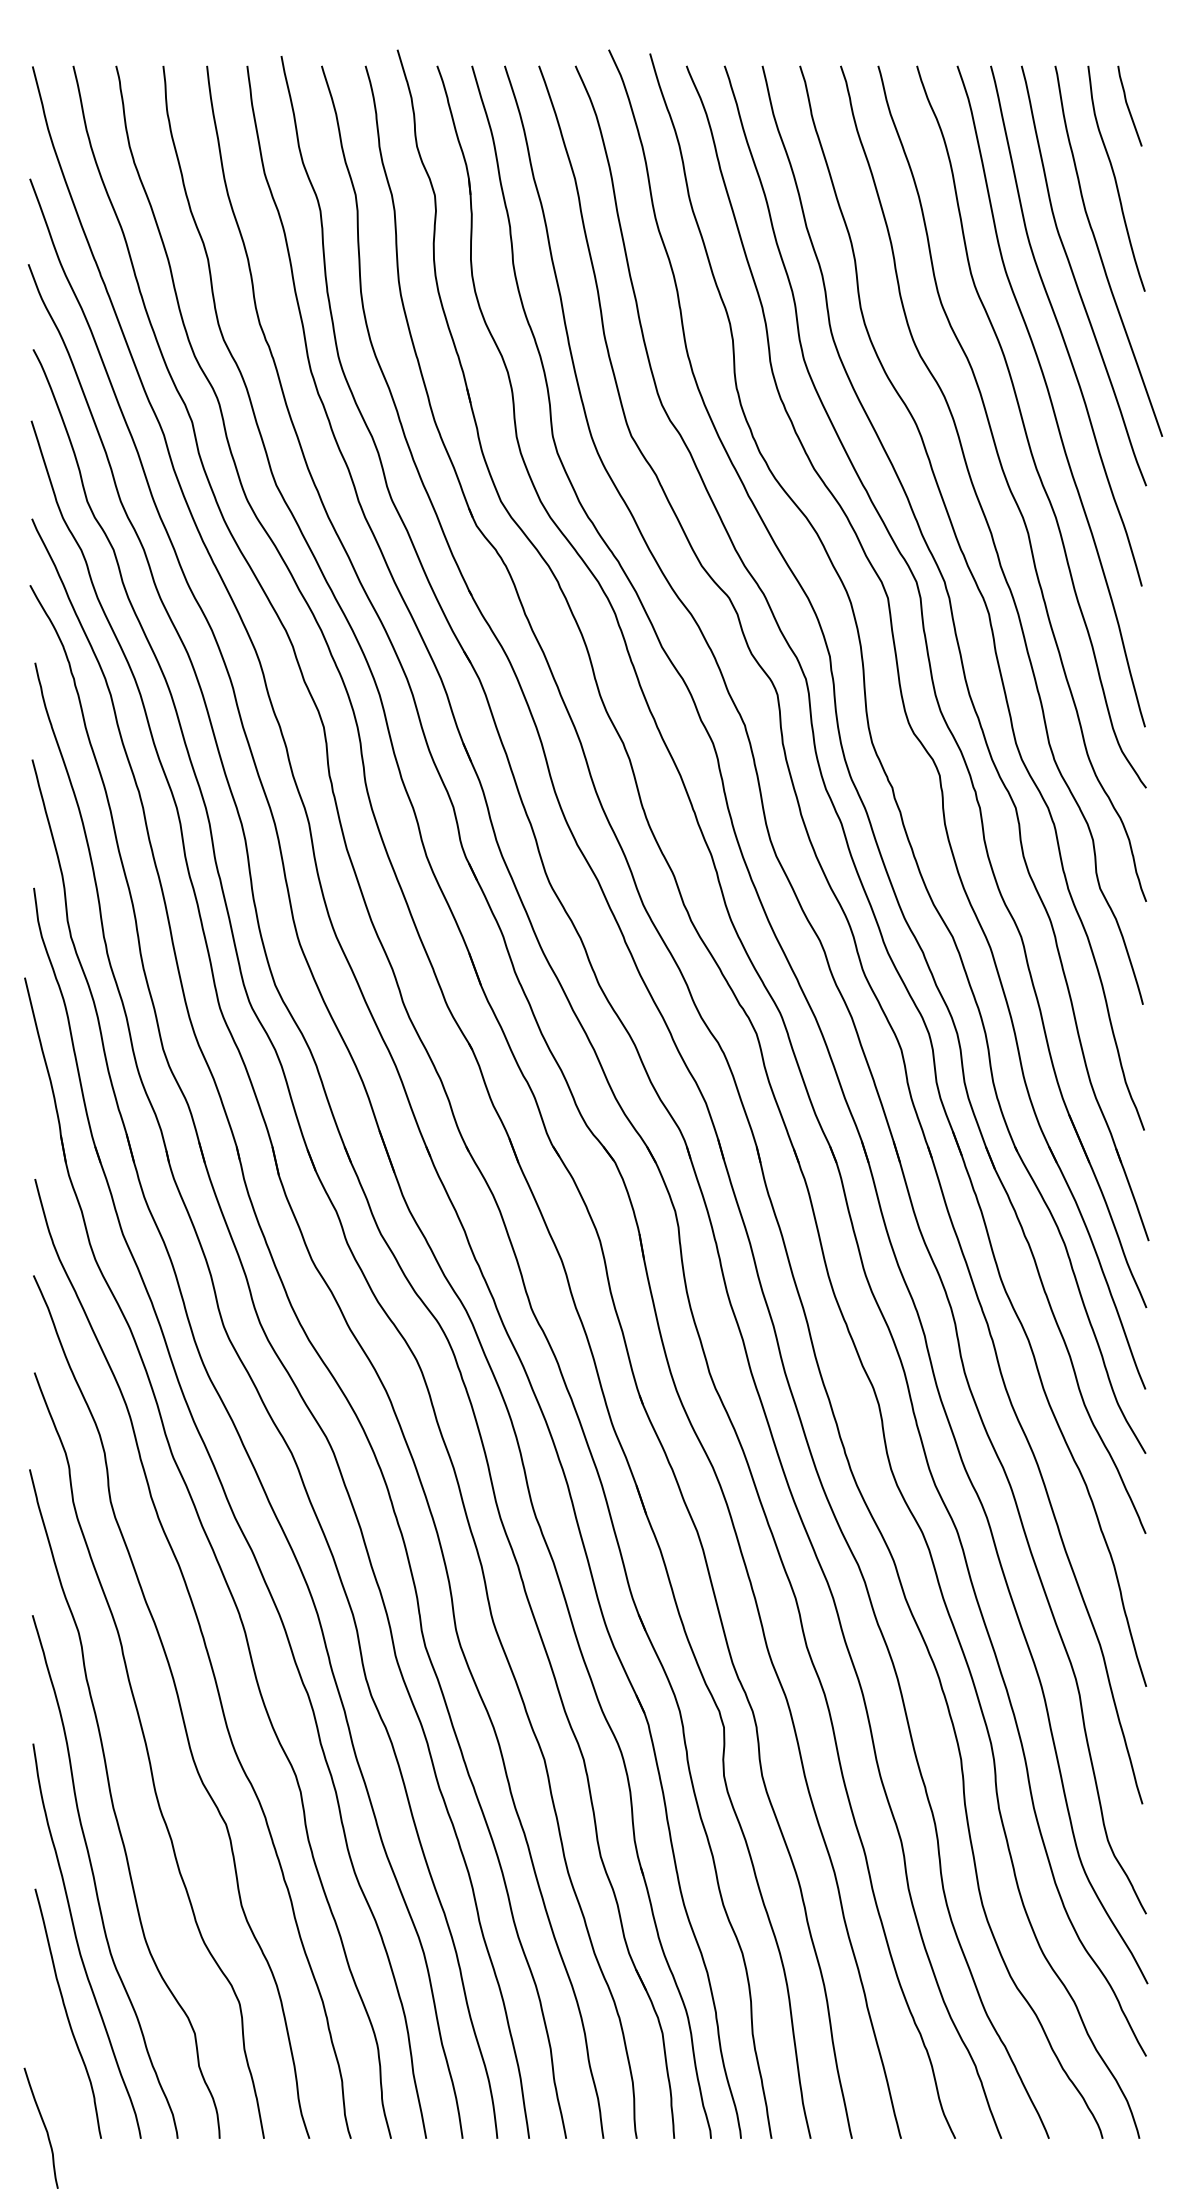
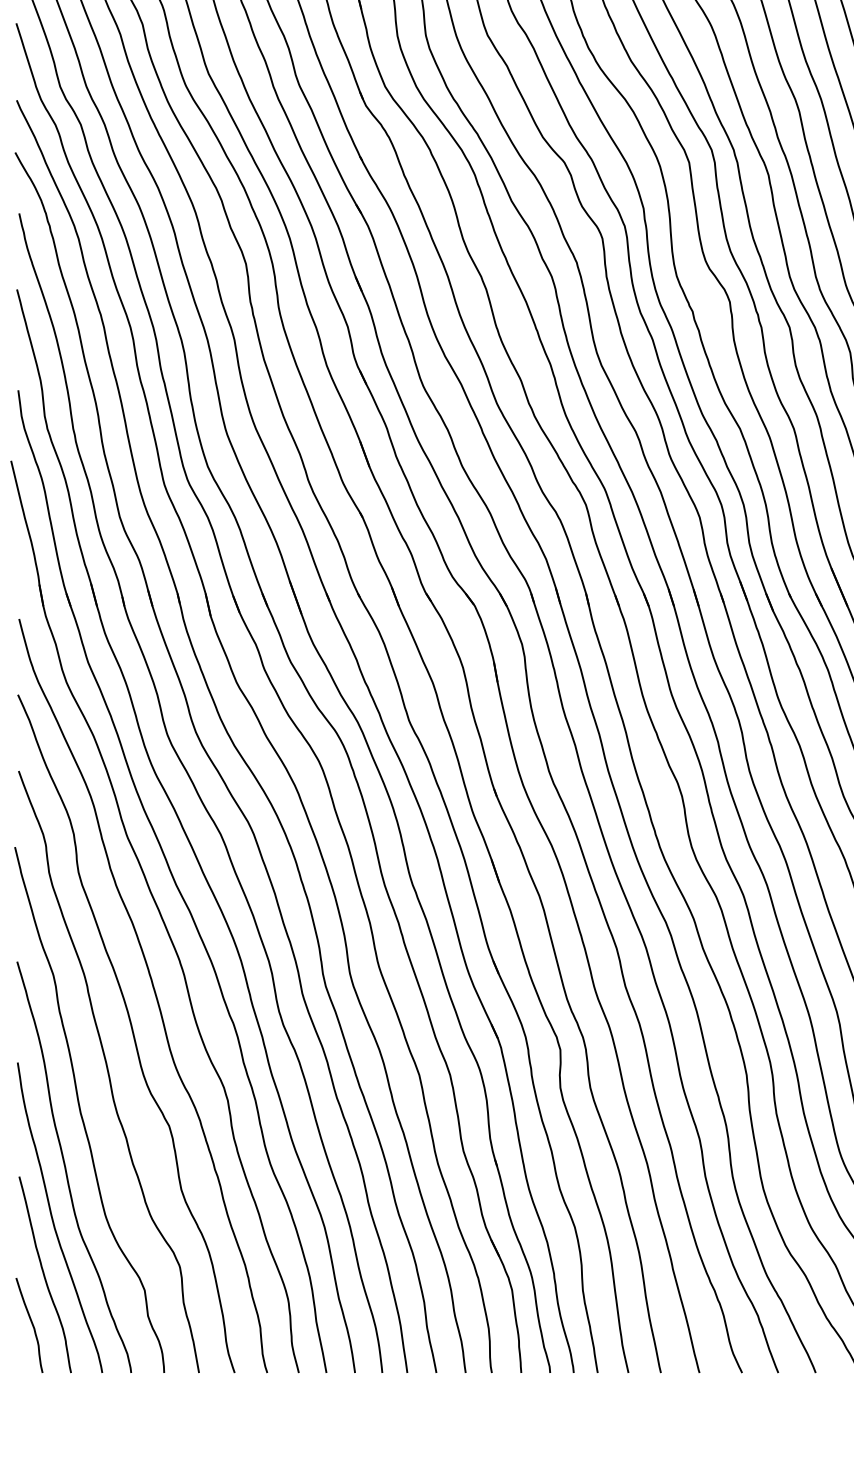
curve: (43, 2125) -> (31, 1323), moved

